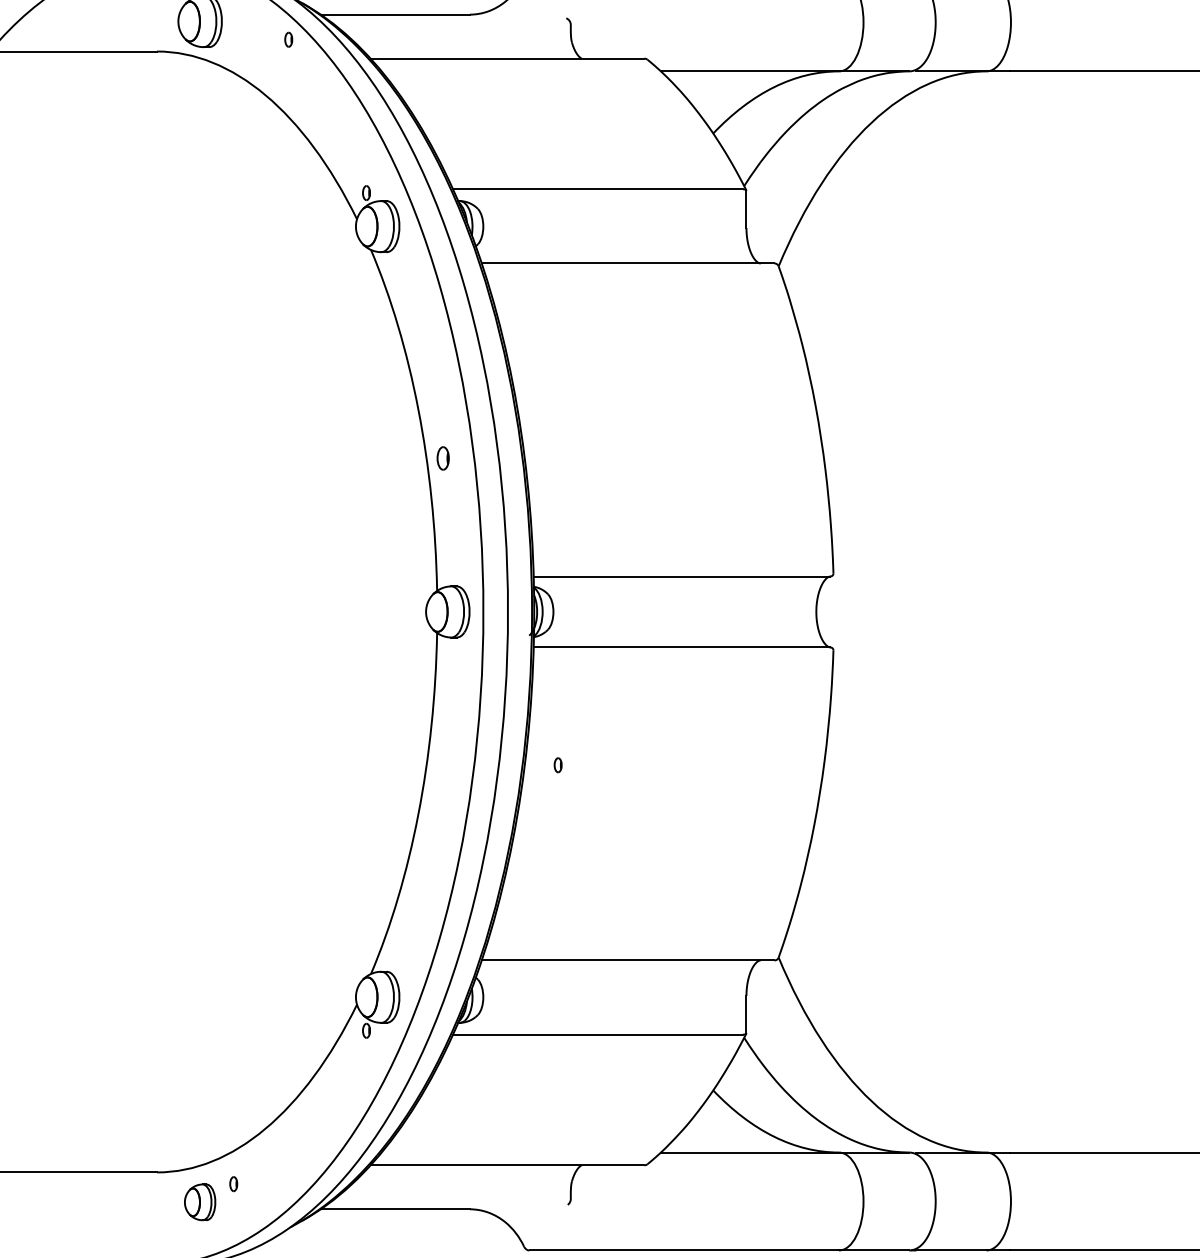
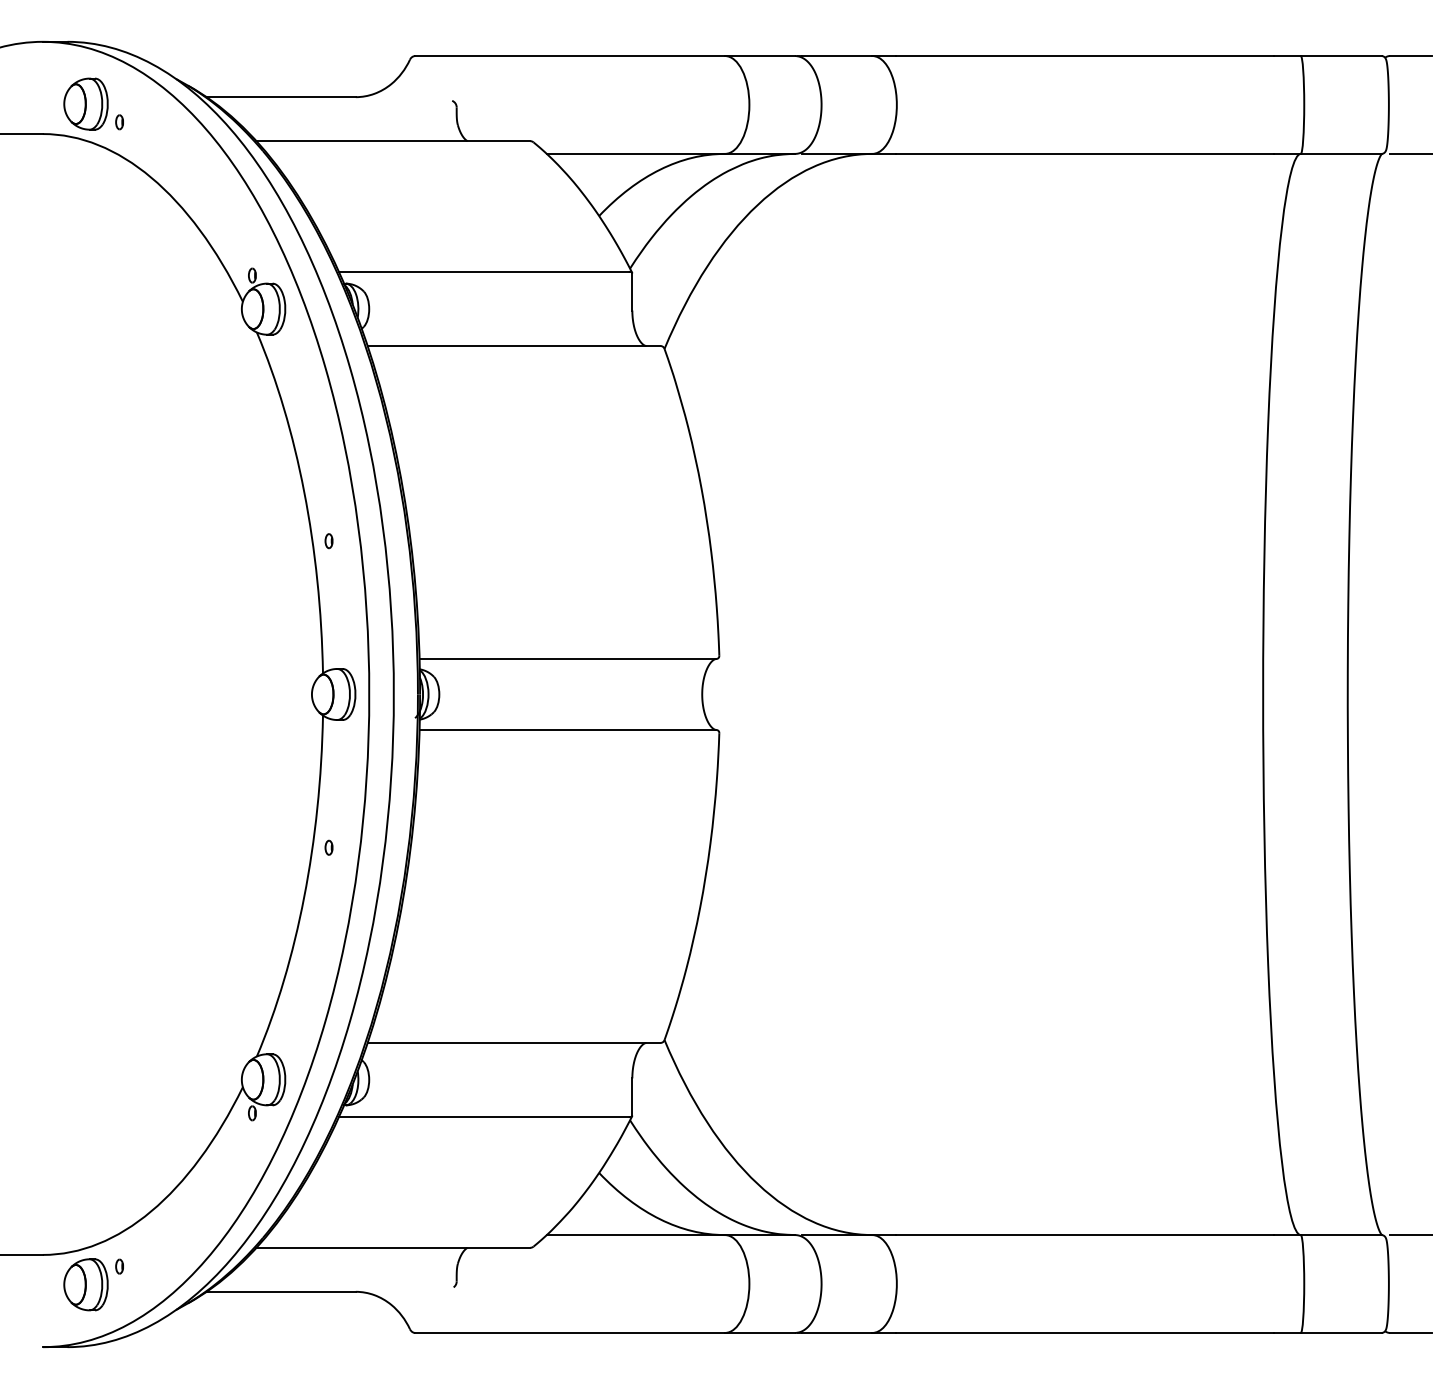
part: (288, 39) -> (119, 122), moved
part: (442, 458) -> (328, 541), size x0.62
part: (557, 764) -> (328, 847), moved
part: (199, 1201) -> (85, 1284), size x1.43

